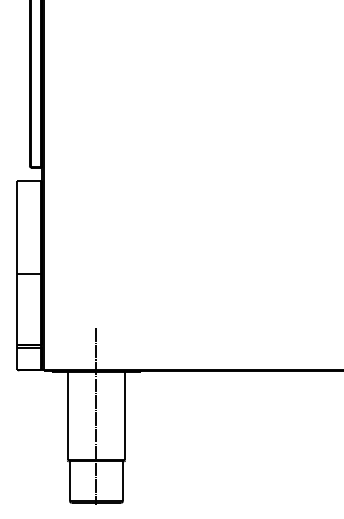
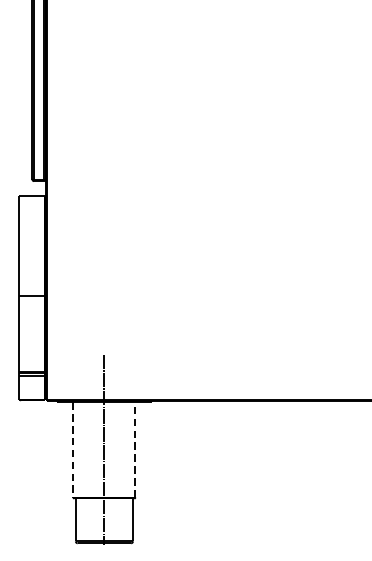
line: (125, 415) -> (135, 448), solid -> dashed
line: (67, 416) -> (73, 450), solid -> dashed

